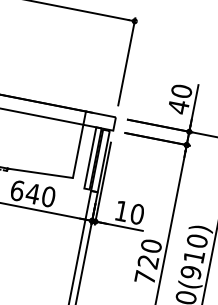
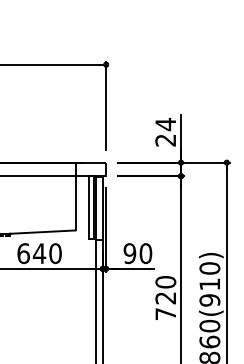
text: (179, 99) -> (165, 132), 40 -> 24
text: (121, 211) -> (129, 253), 10 -> 90

